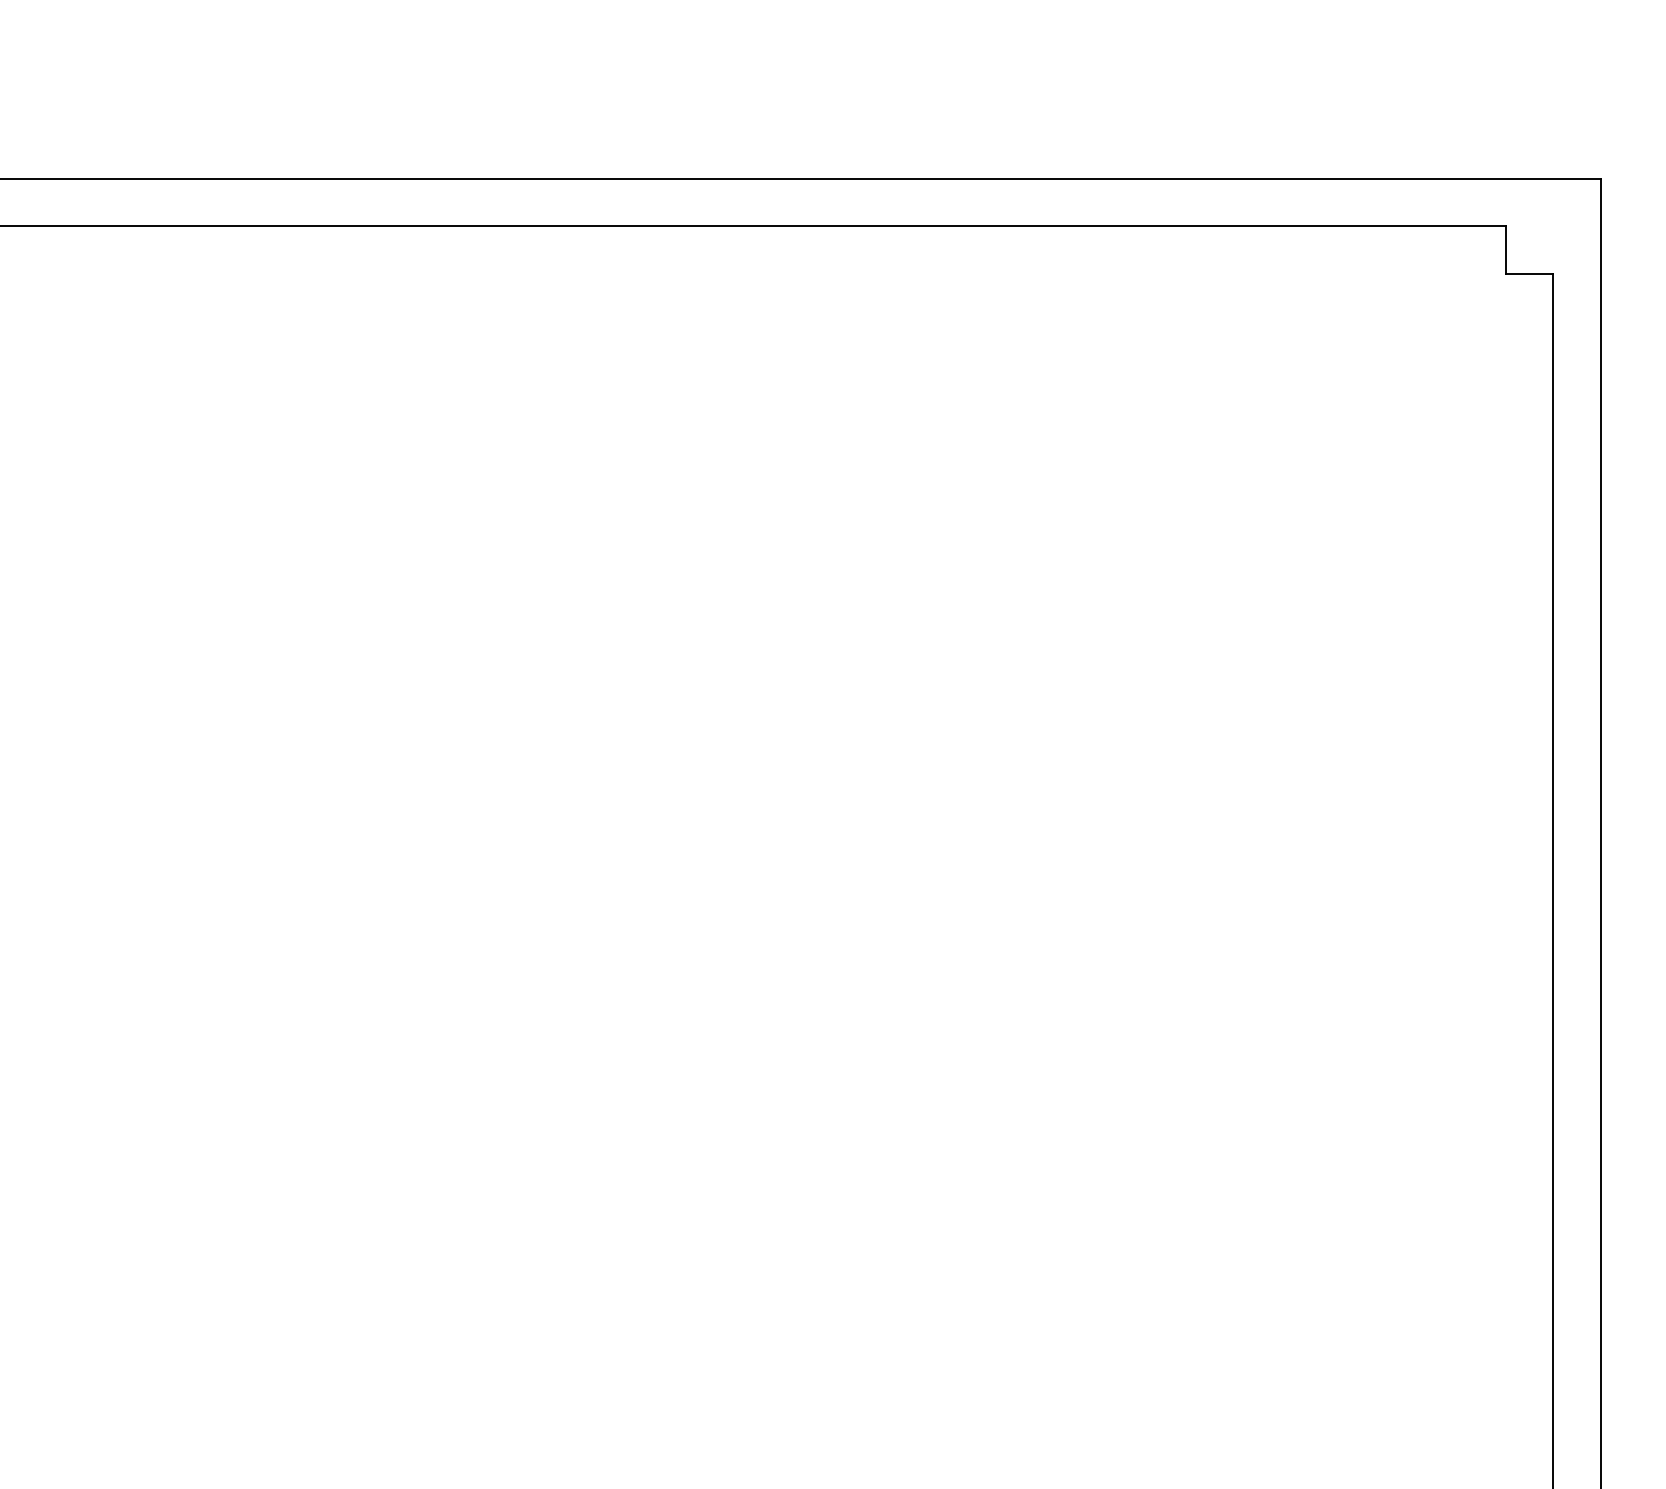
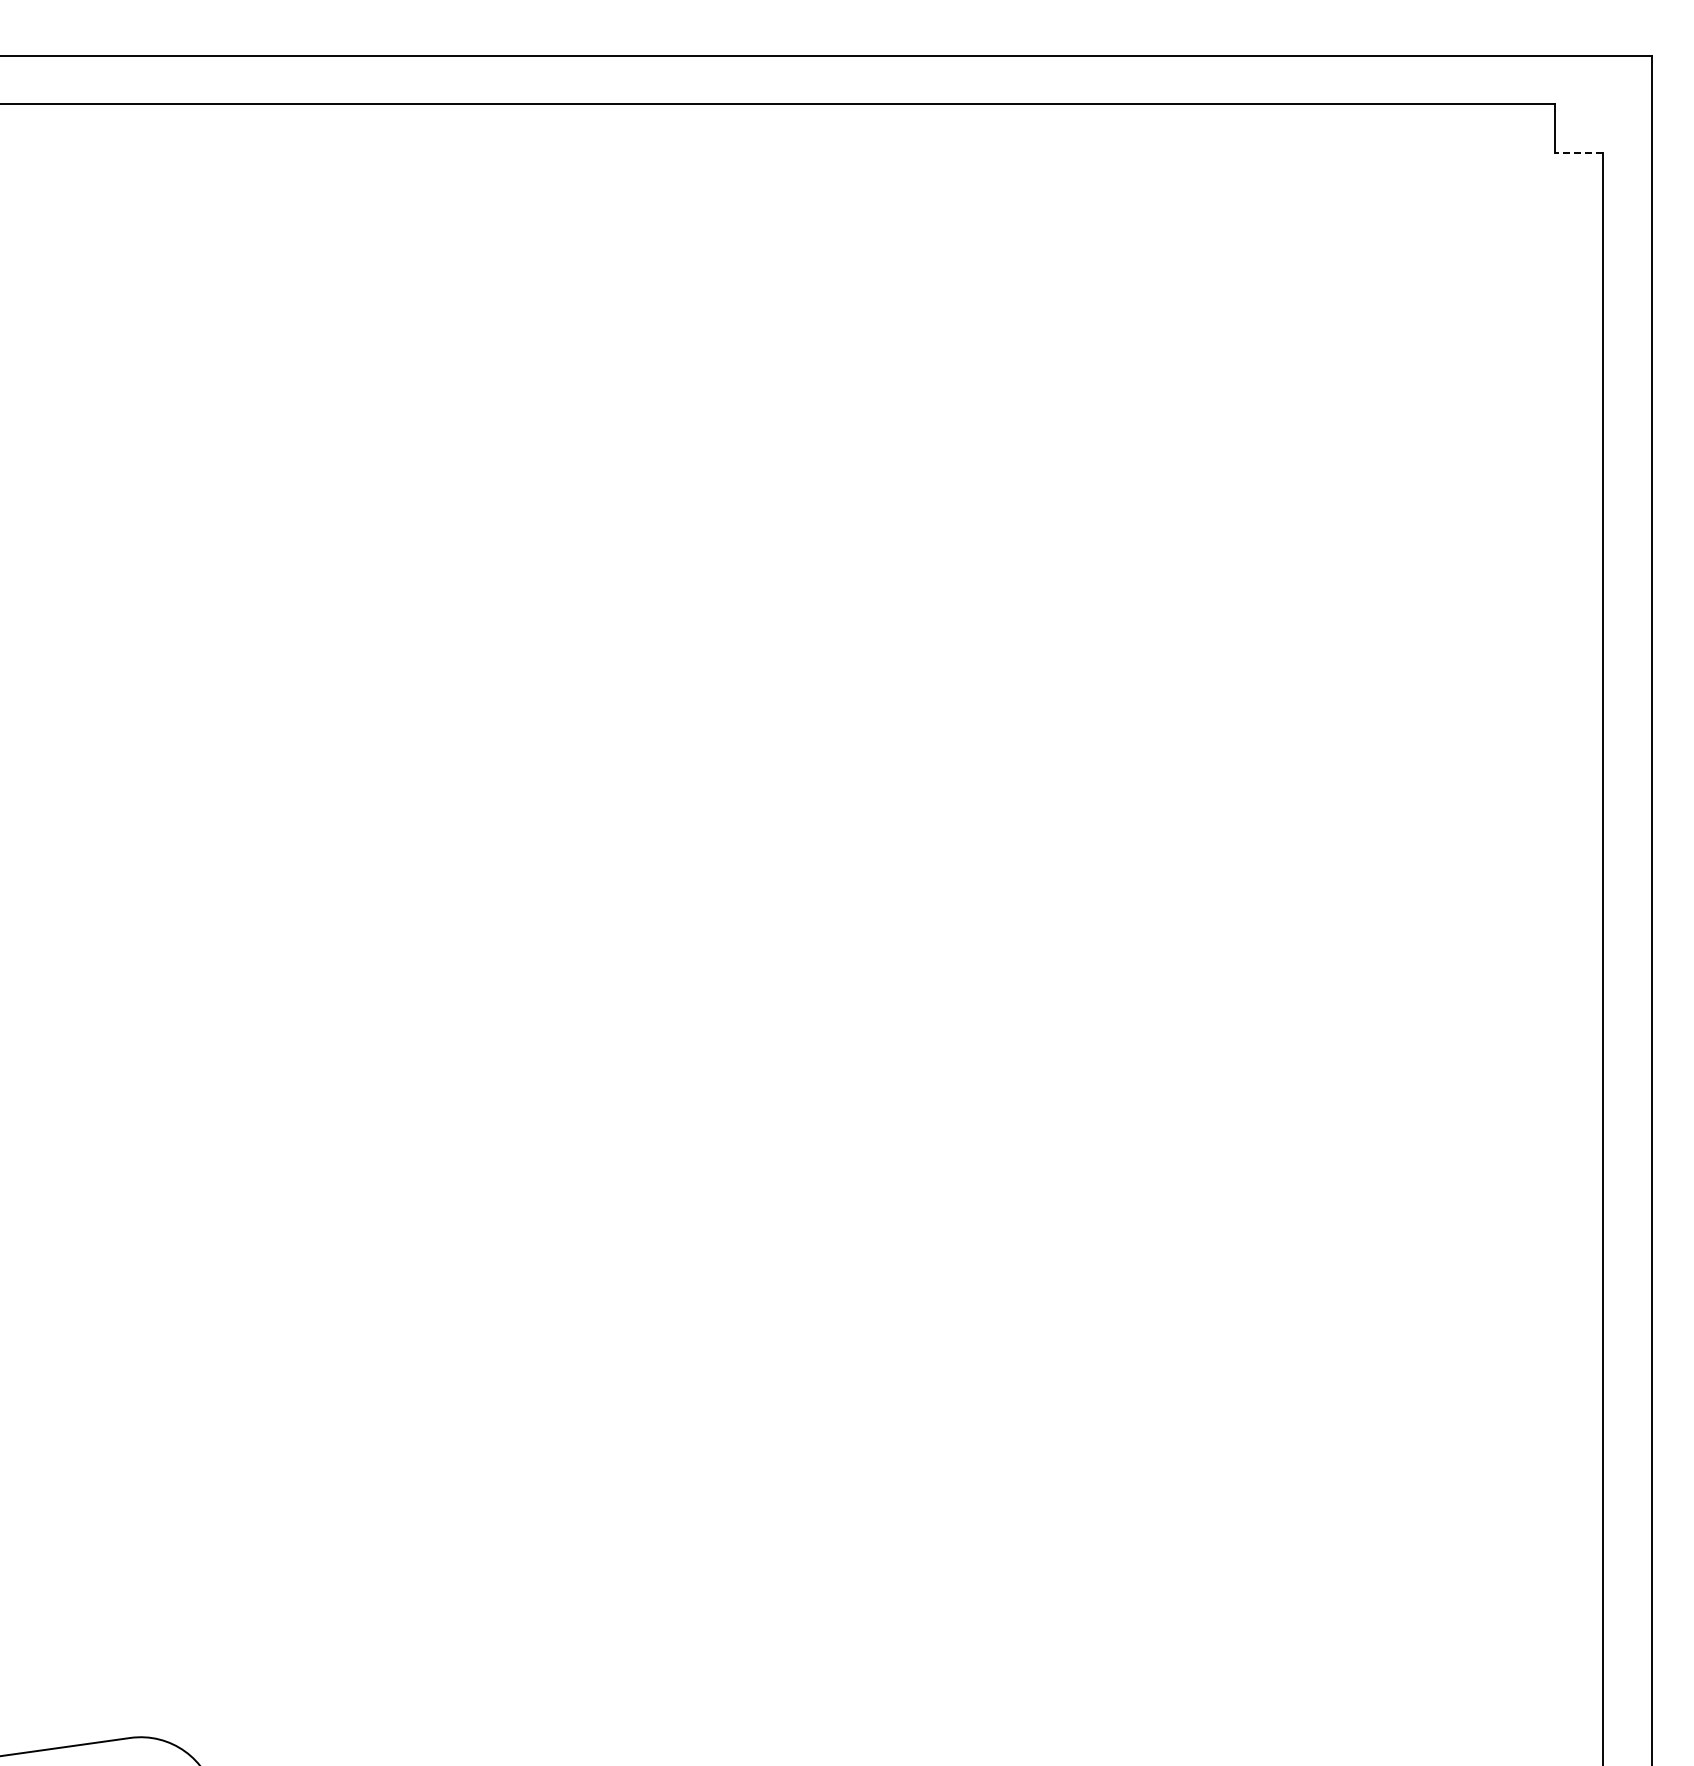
line: (1529, 273) -> (1578, 152), solid -> dashed

